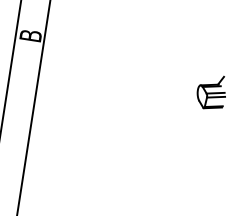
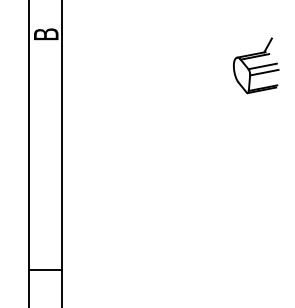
part: (211, 91) -> (256, 65), size x1.43

